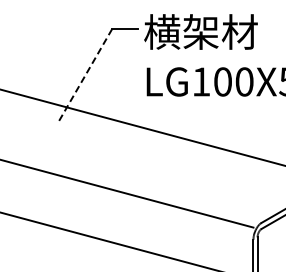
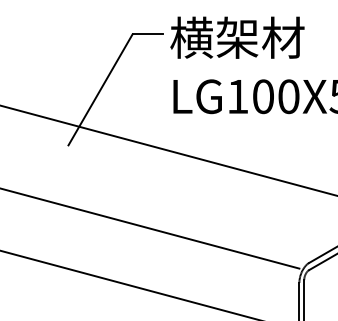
line: (84, 76) -> (99, 90), dashed -> solid

